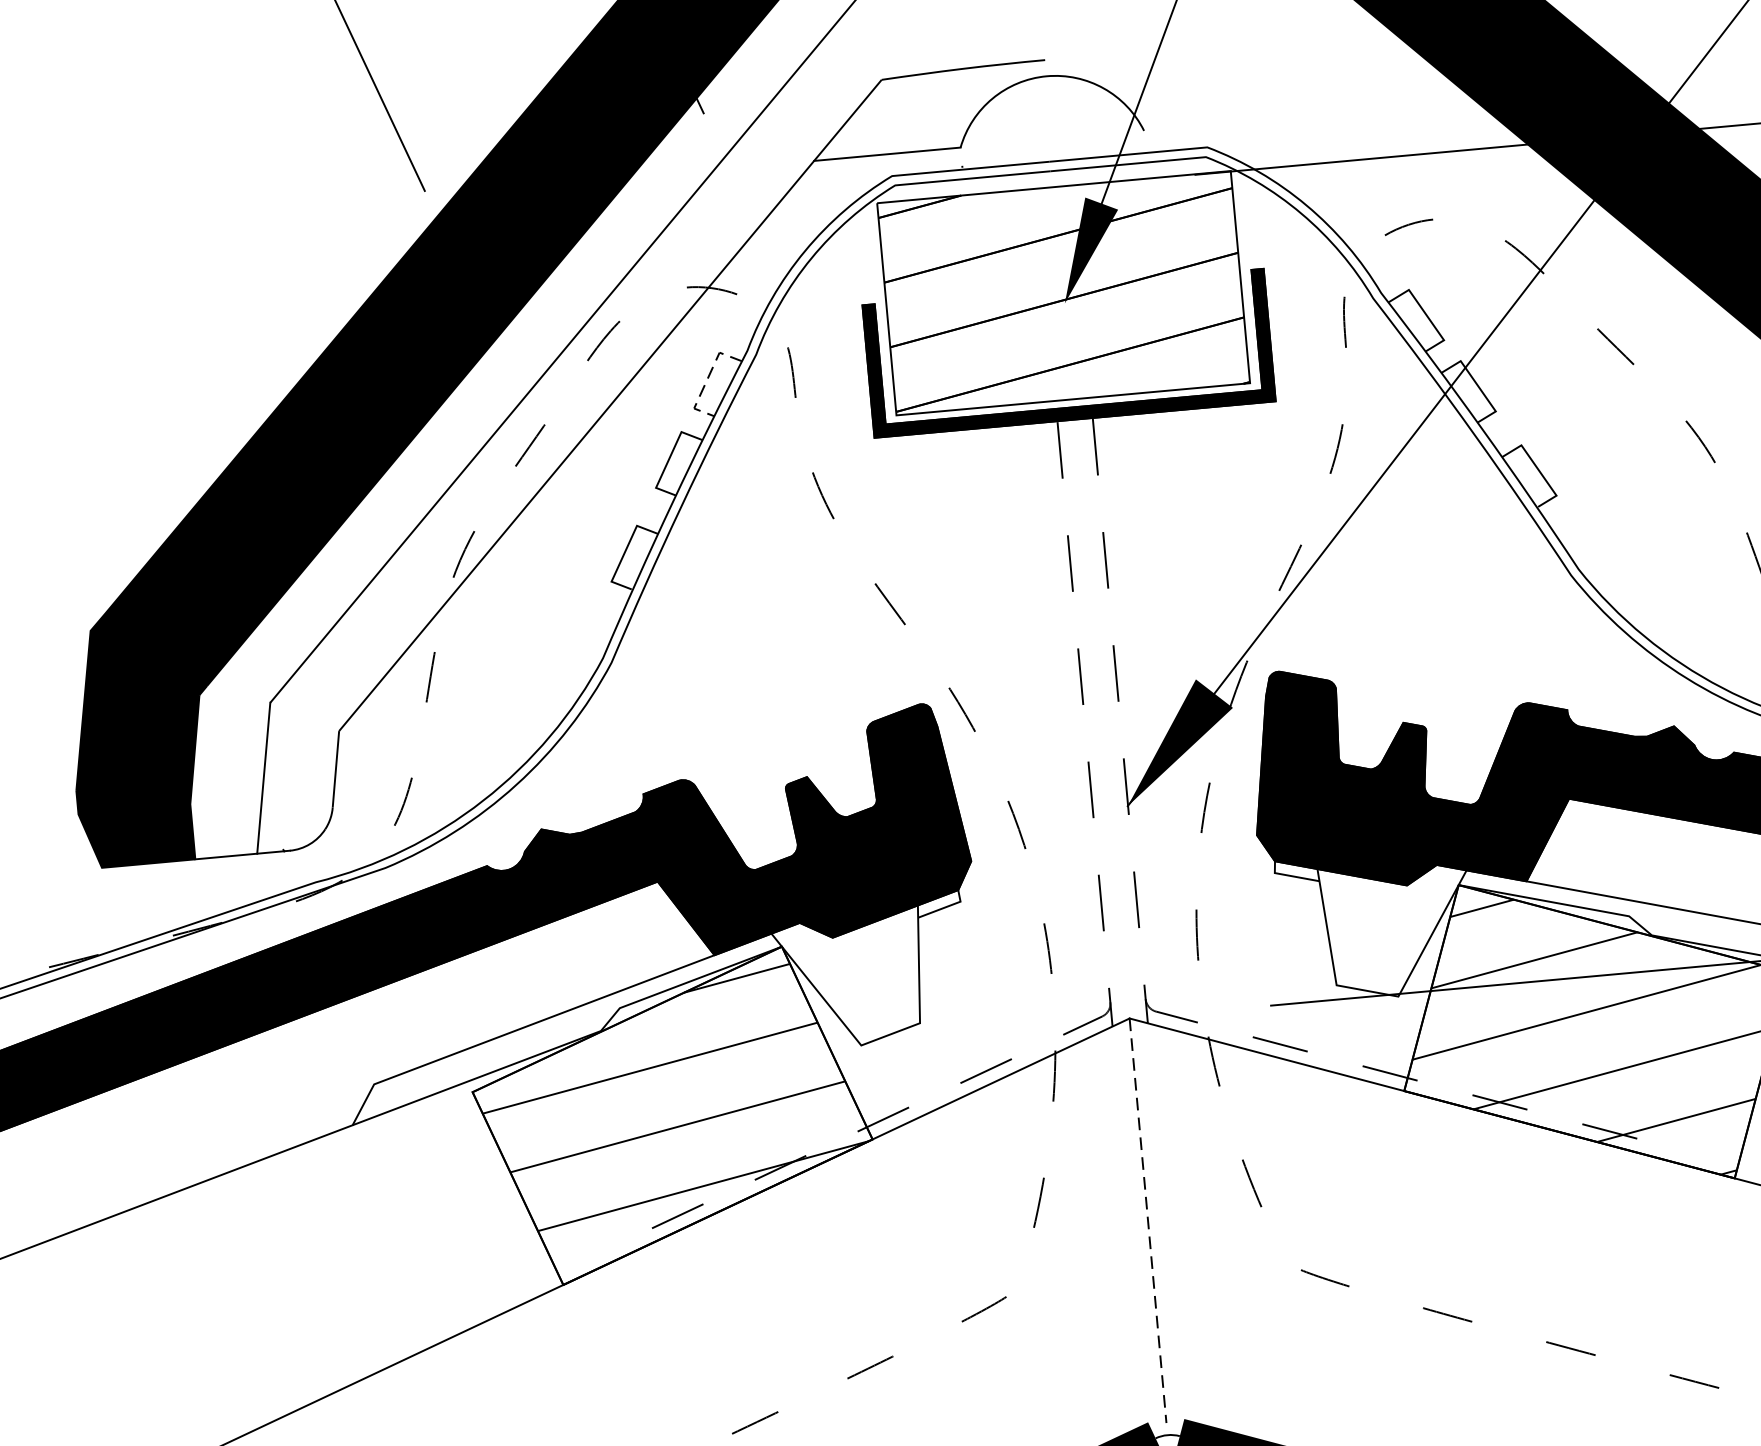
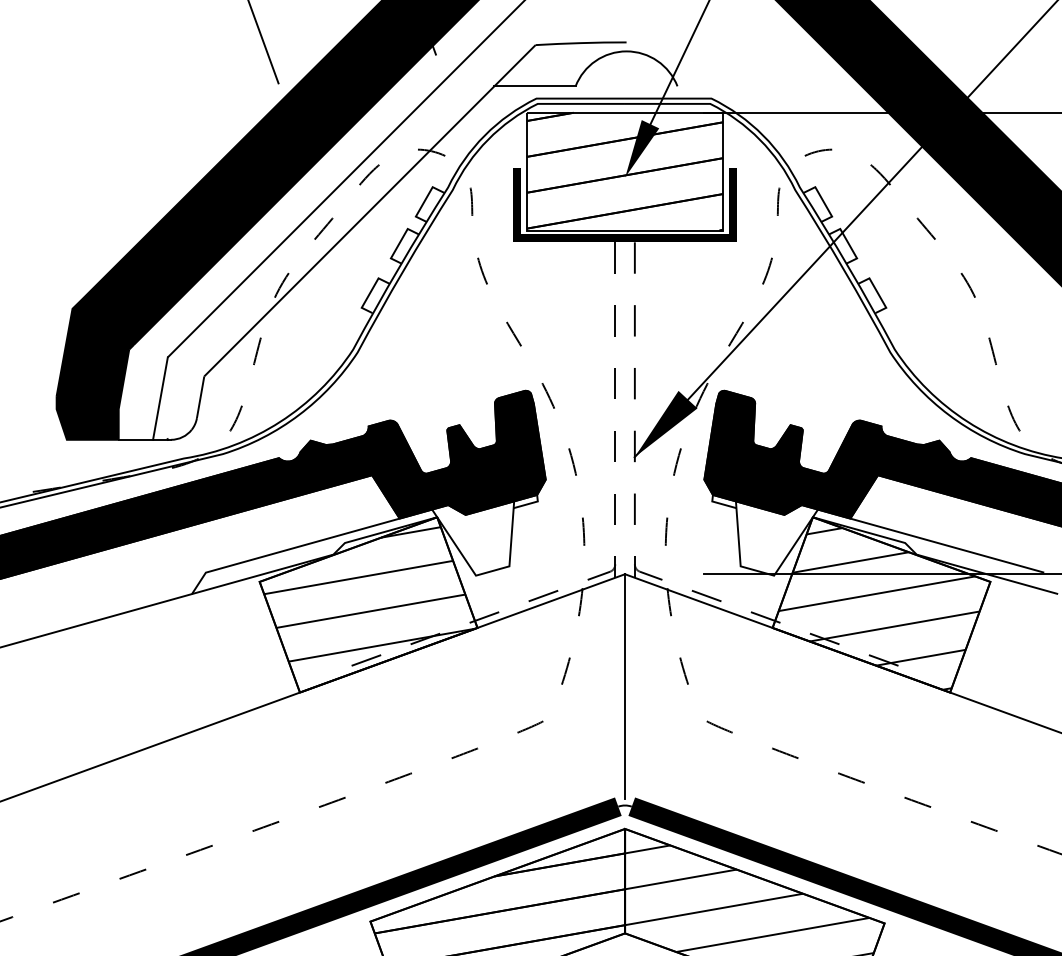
line: (707, 379) -> (424, 201), dashed -> solid
line: (1148, 1222) -> (625, 687), dashed -> solid

